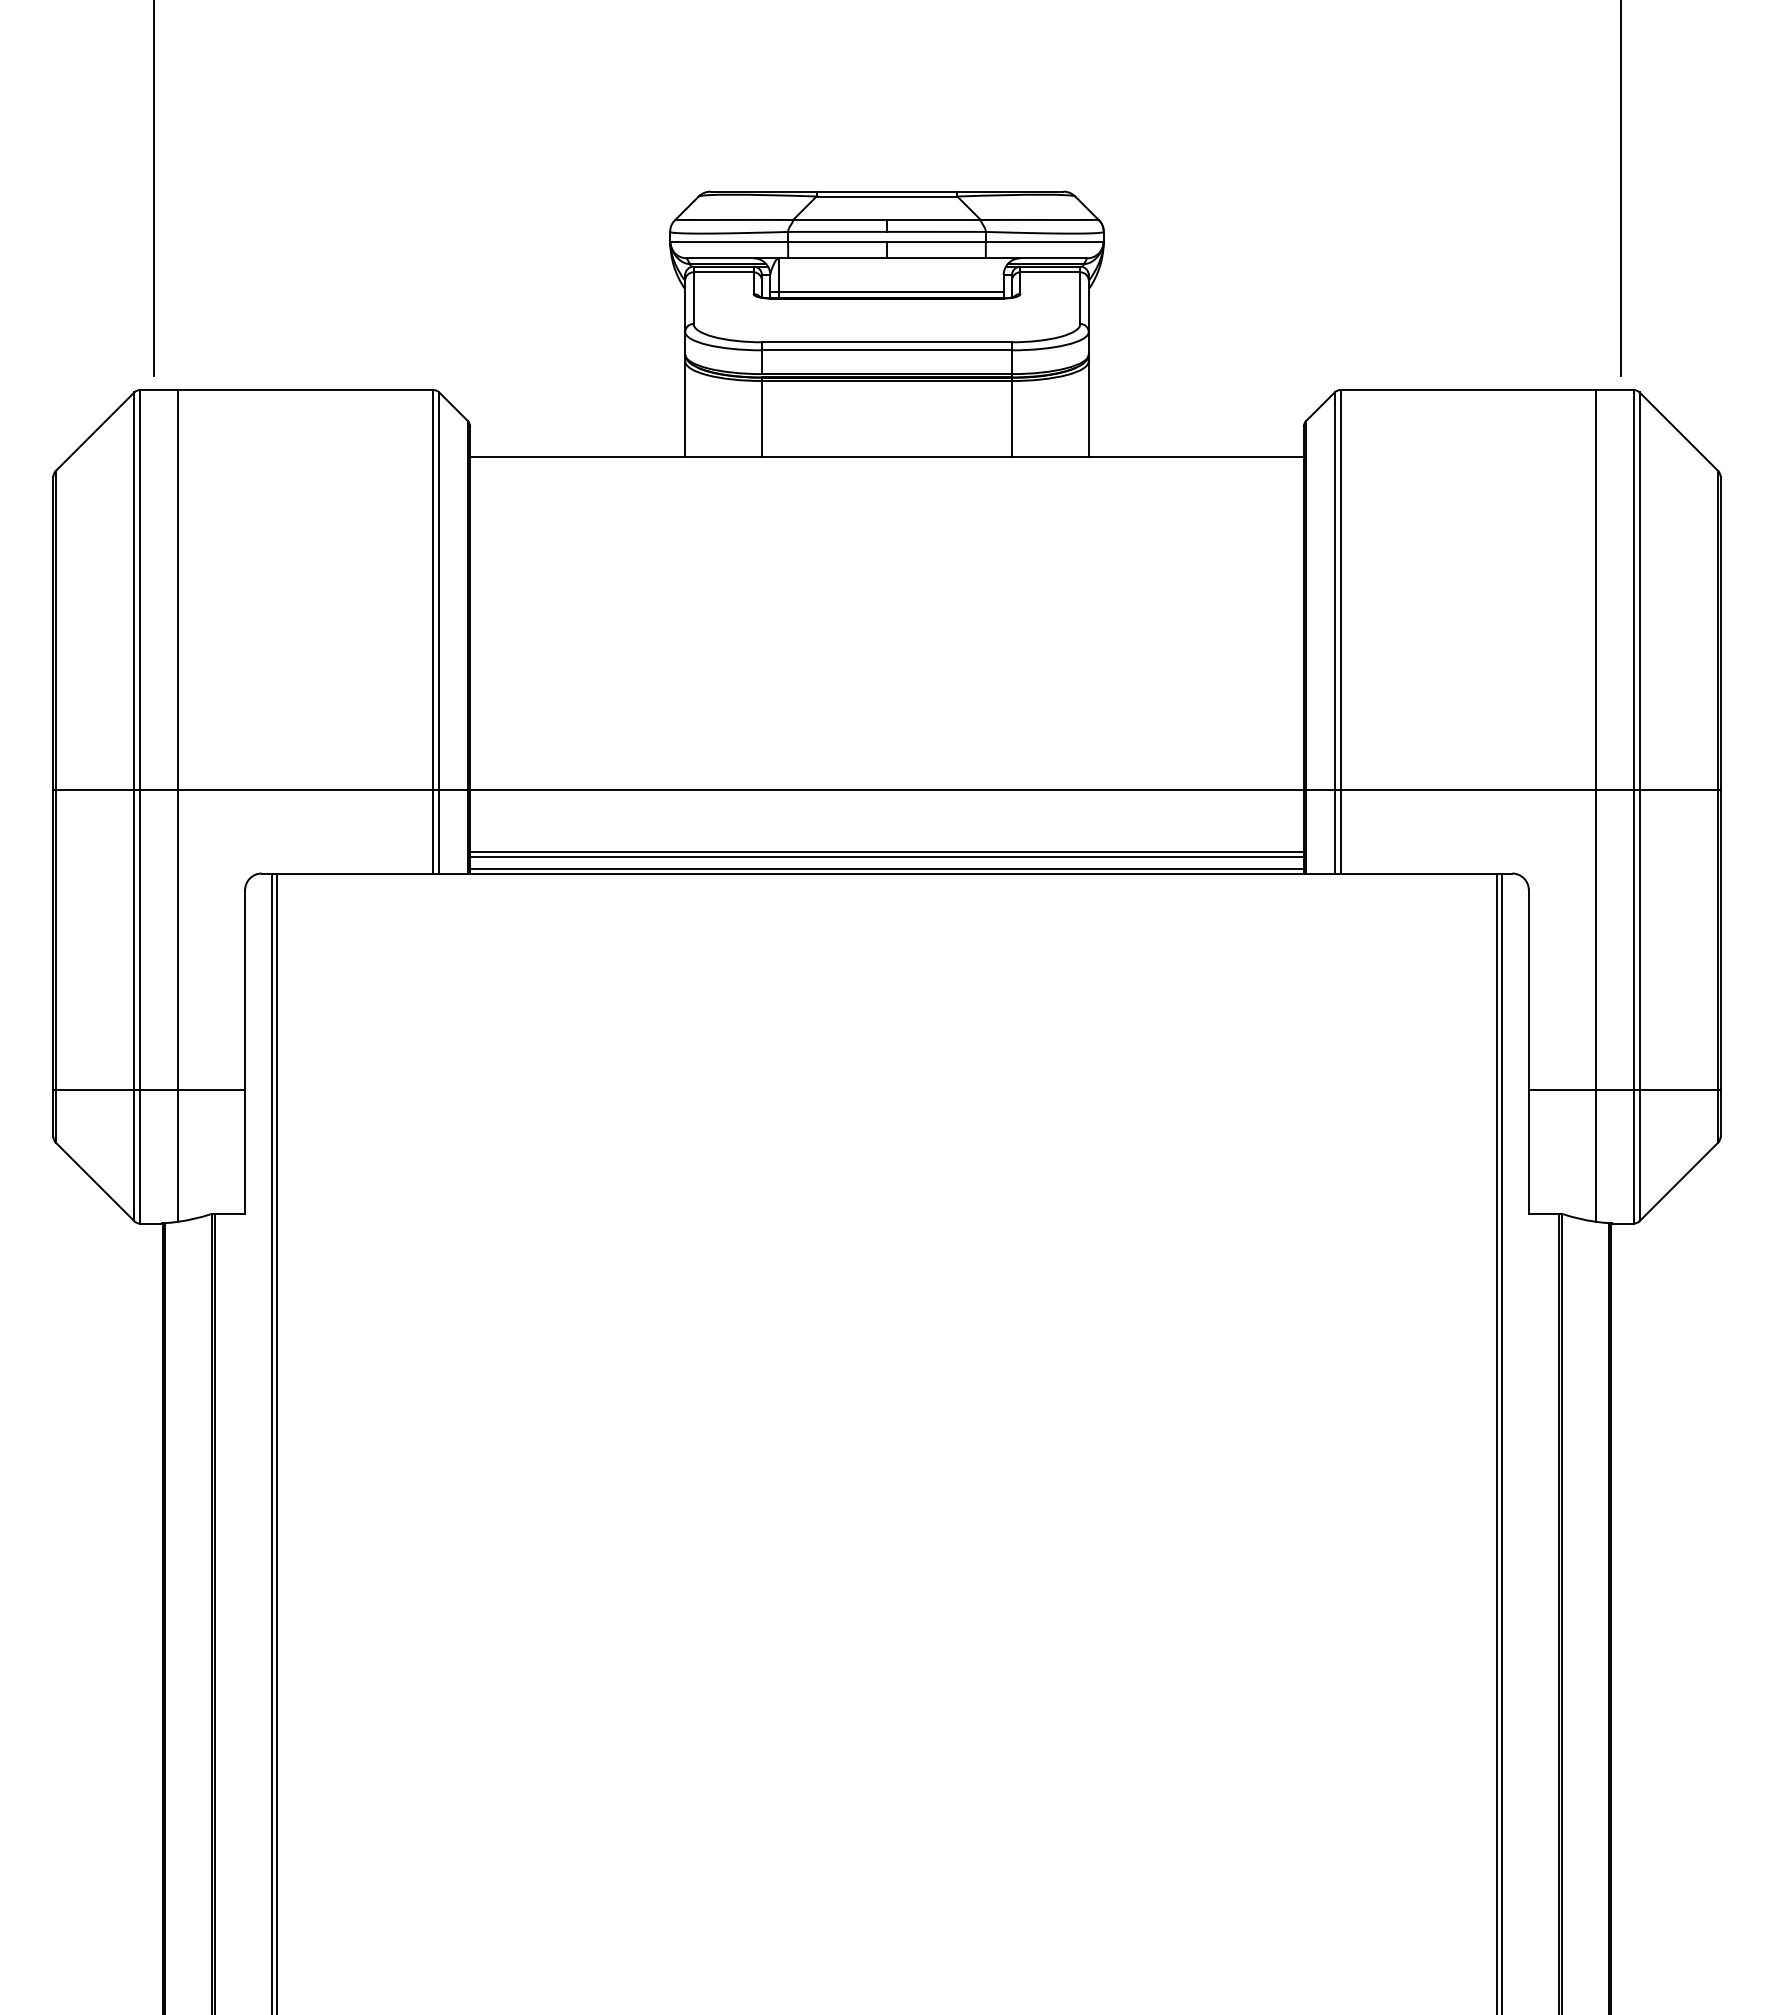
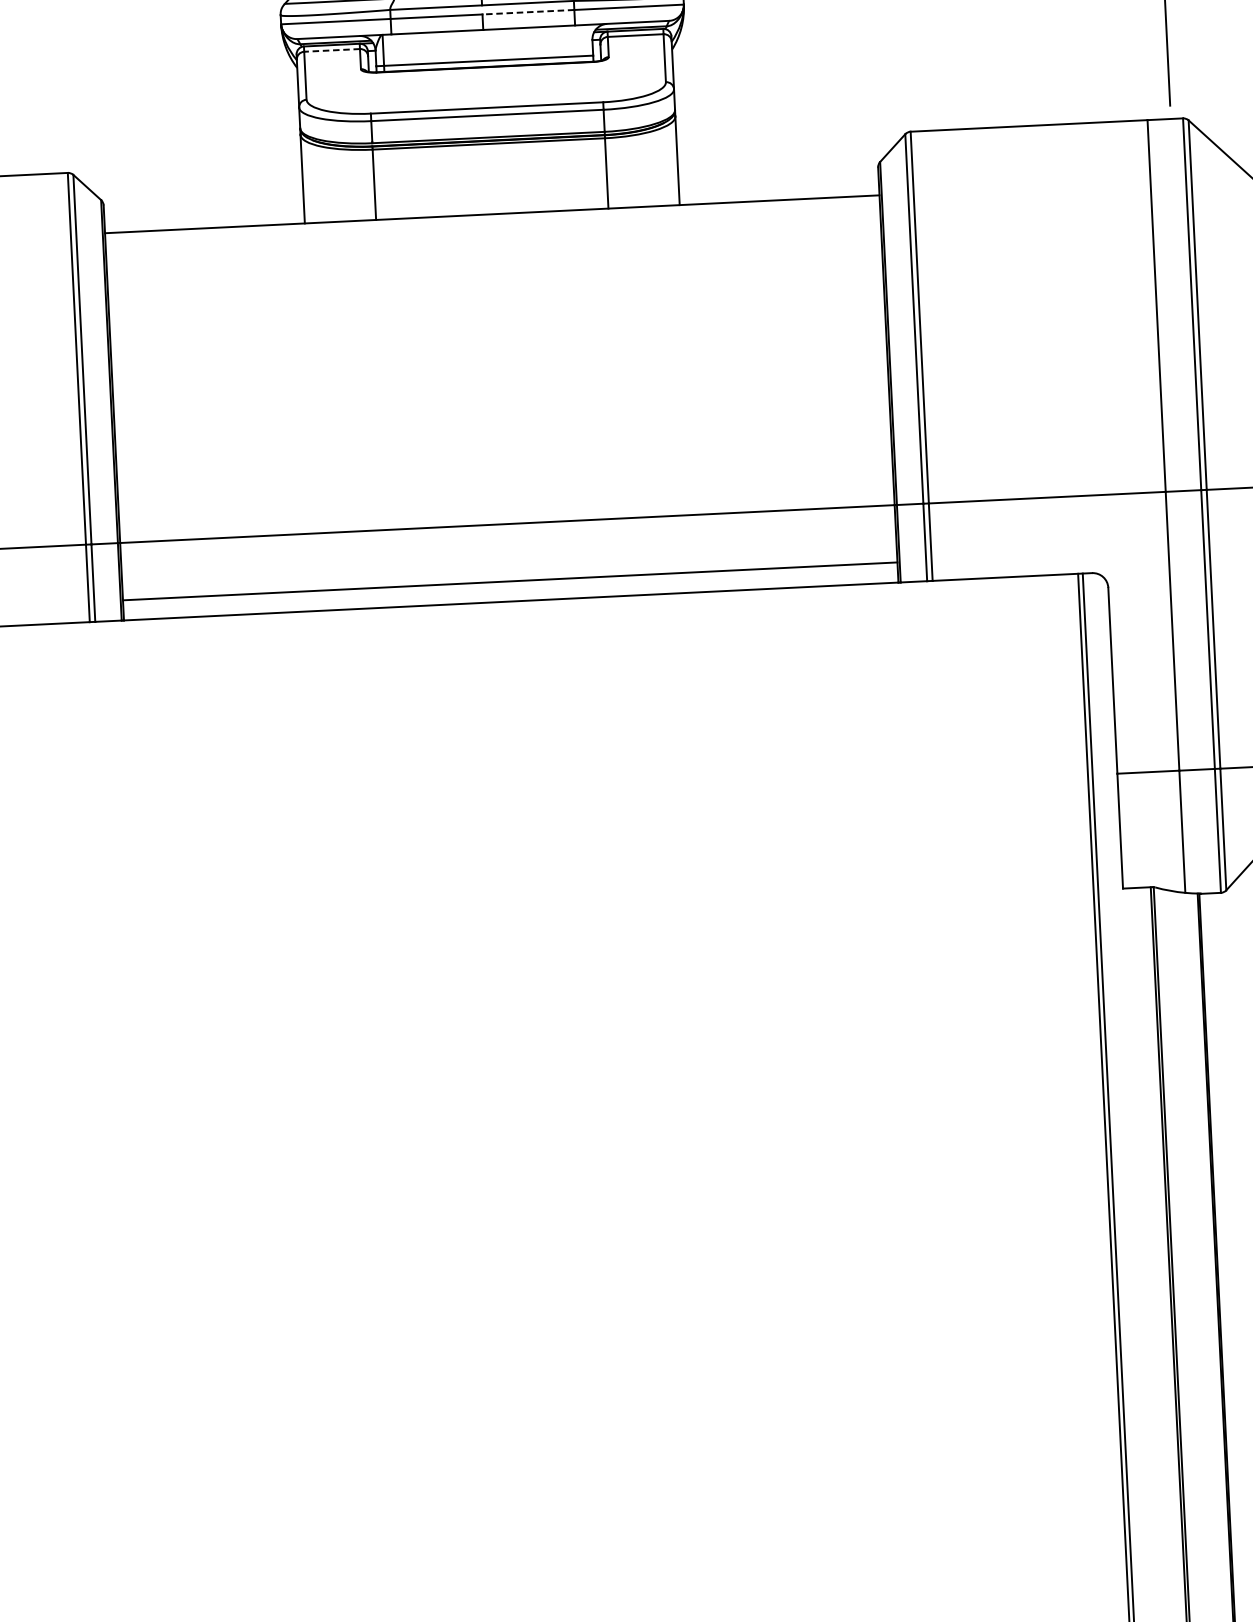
line: (935, 241) -> (527, 12), solid -> dashed
line: (723, 272) -> (332, 50), solid -> dashed
line: (886, 856) -> (509, 585), removed
line: (886, 868) -> (510, 596), removed

